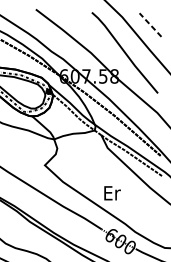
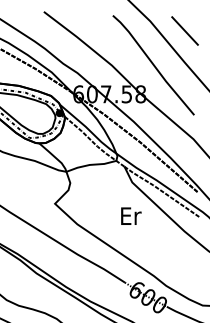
line: (150, 25) -> (185, 31), dashed -> solid
text: (112, 192) -> (131, 215), moved

